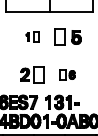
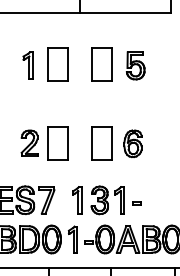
part: (32, 36) -> (44, 63), size x1.67
part: (67, 74) -> (117, 142), size x1.67

